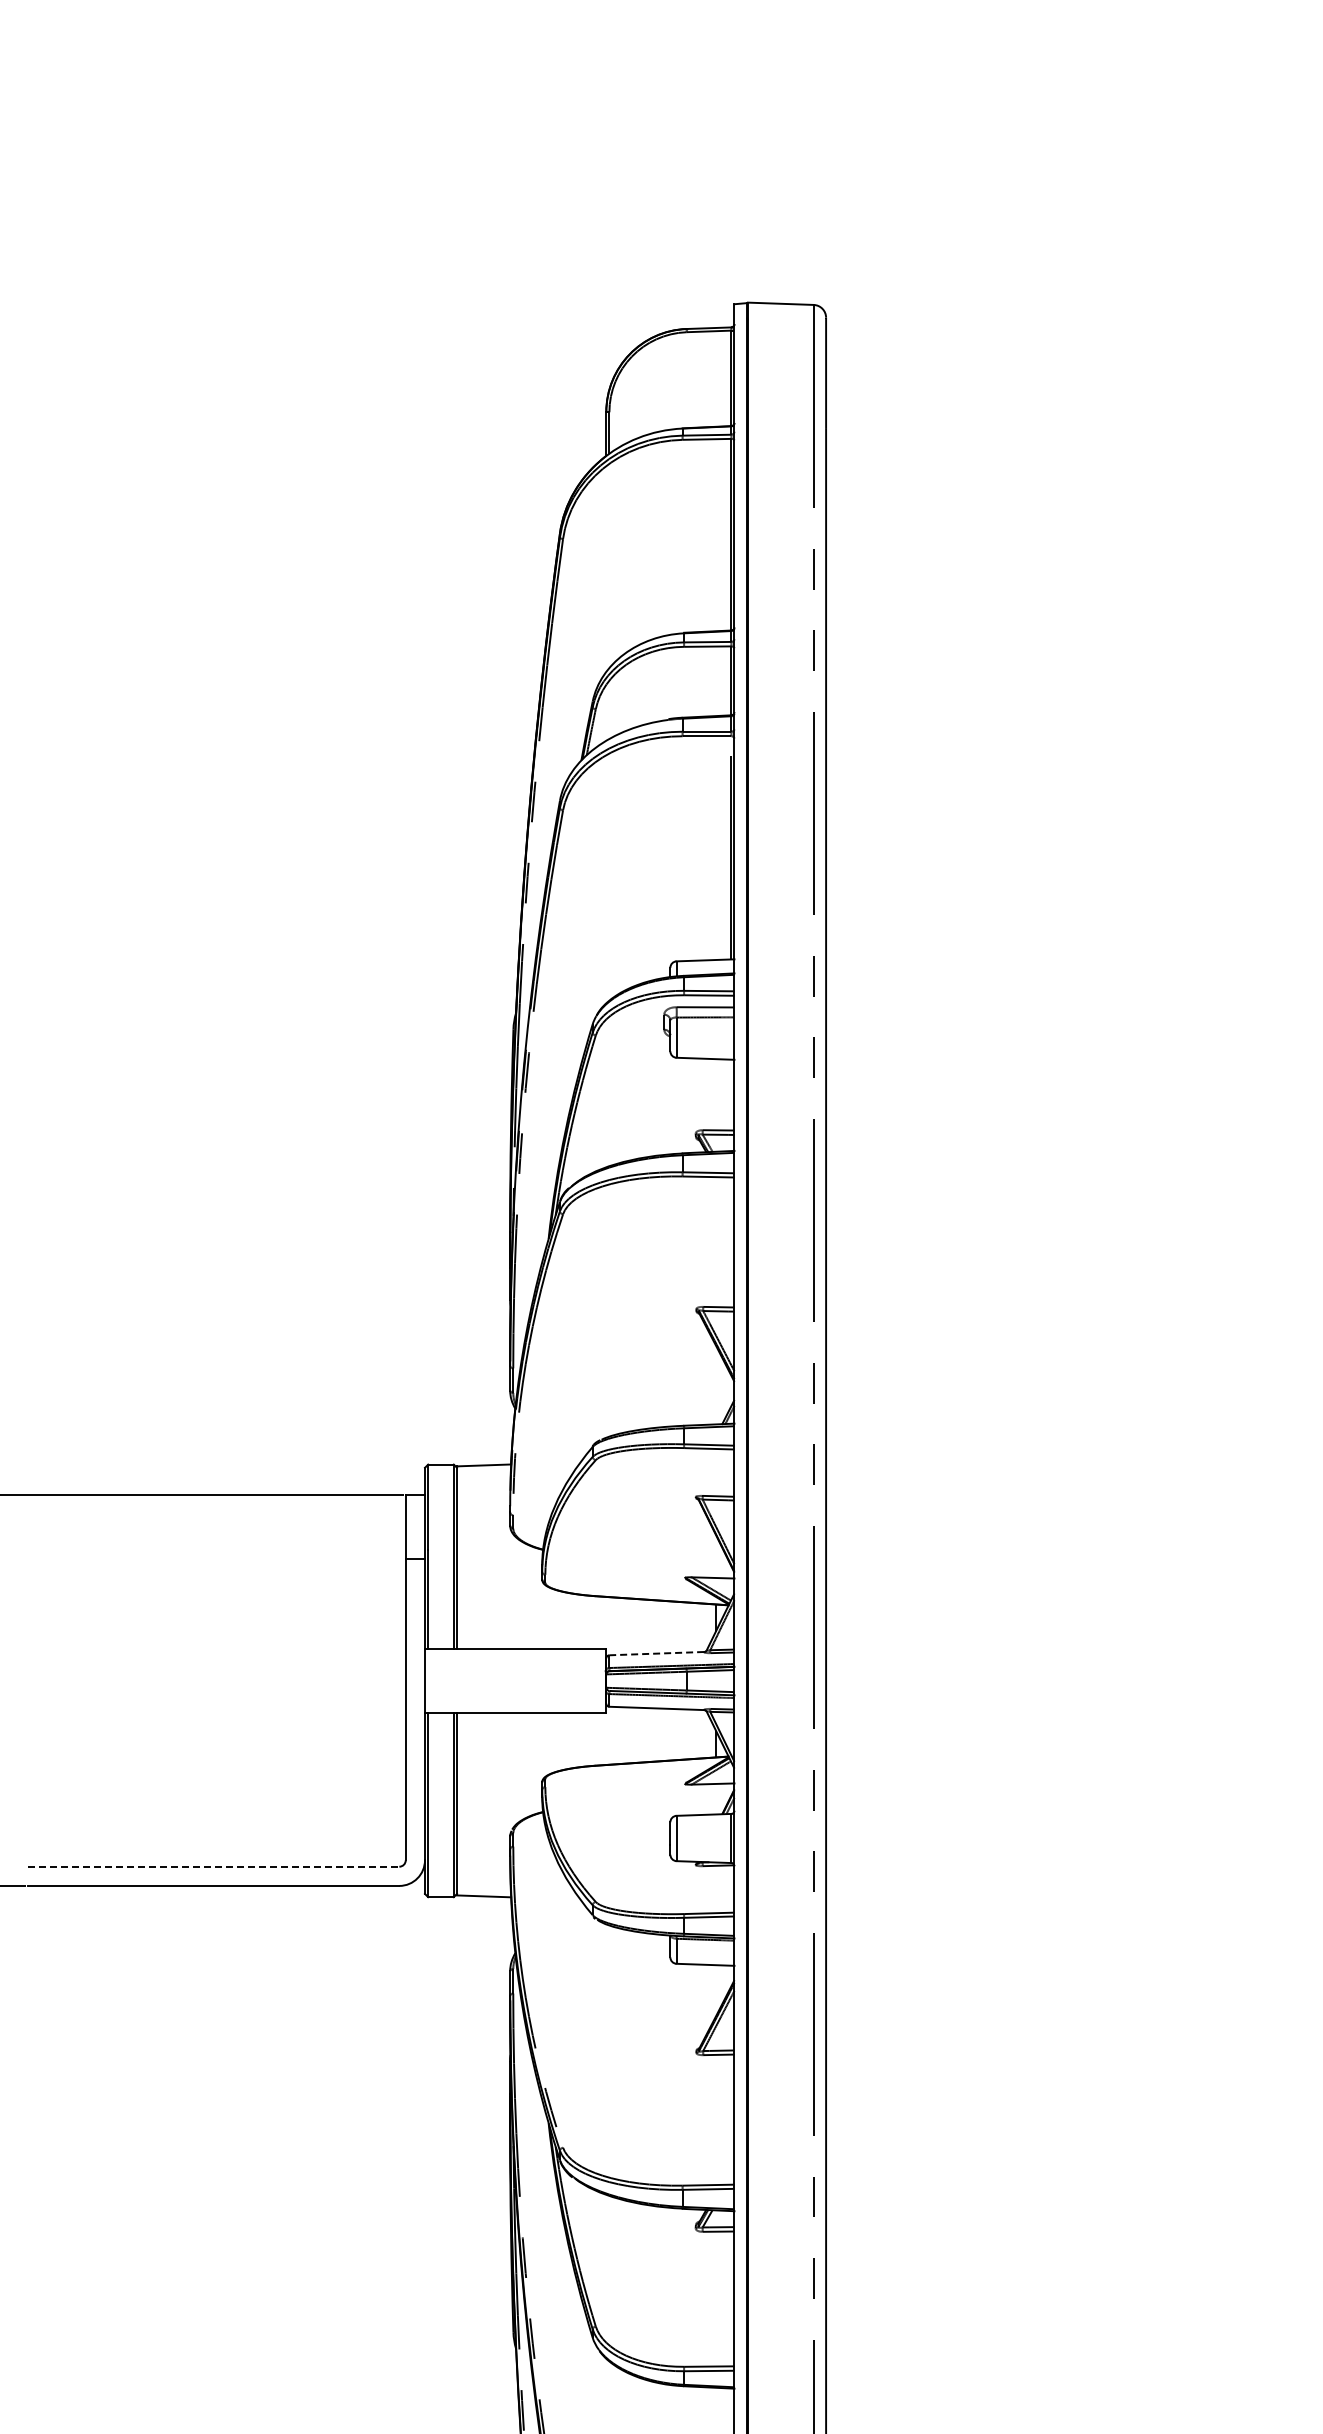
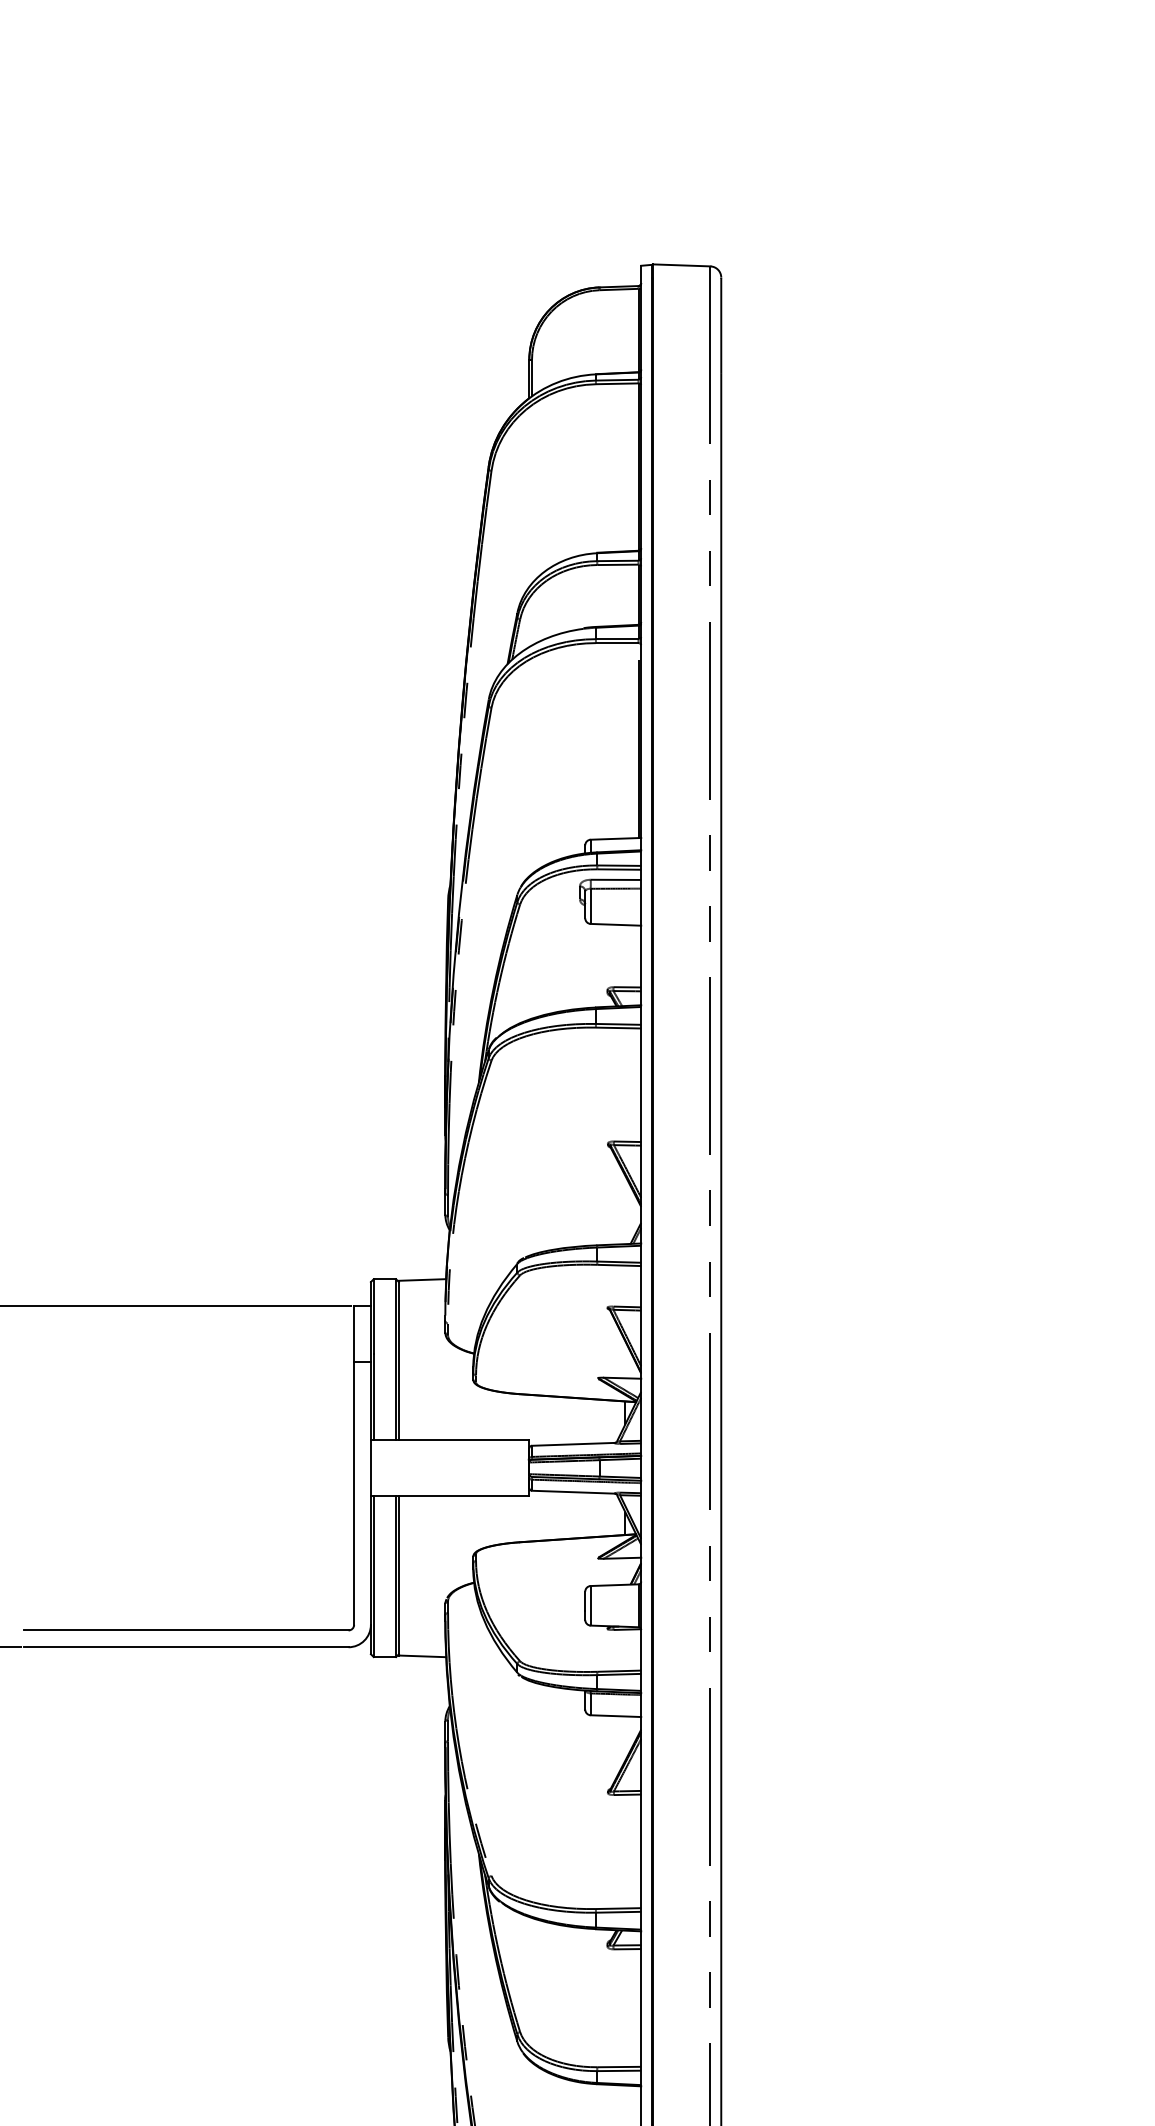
line: (656, 1653) -> (573, 1444), dashed -> solid
line: (213, 1866) -> (186, 1630), dashed -> solid

